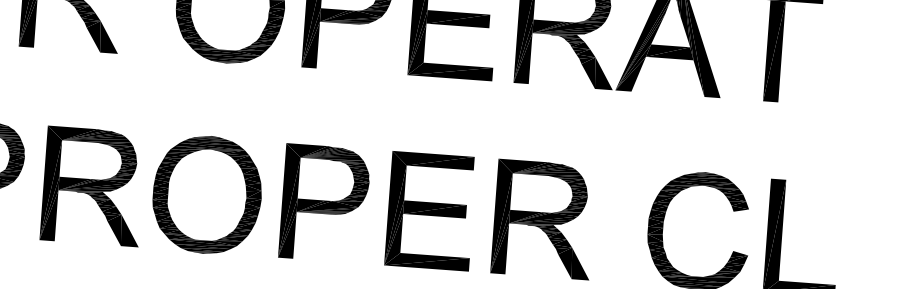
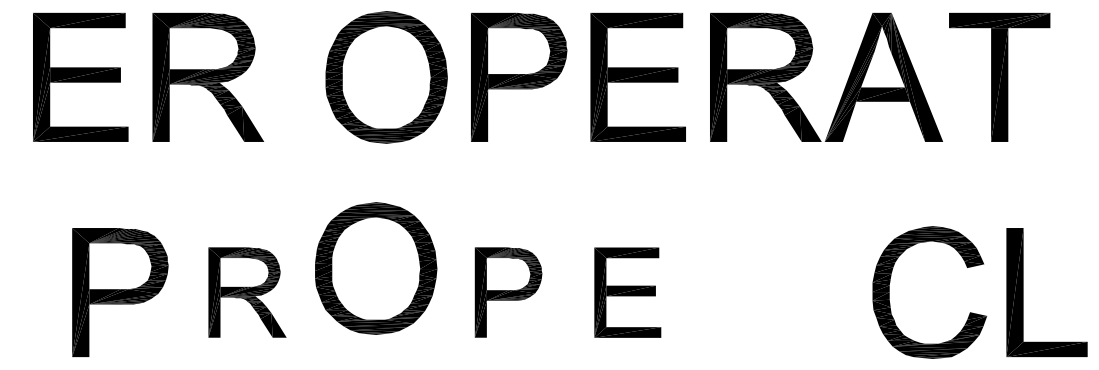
part: (93, 186) -> (247, 292), size x0.7
part: (207, 194) -> (376, 268), moved
part: (324, 203) -> (508, 292), size x0.7
part: (430, 211) -> (627, 292), size x0.7
part: (543, 219) -> (754, 292), removed

